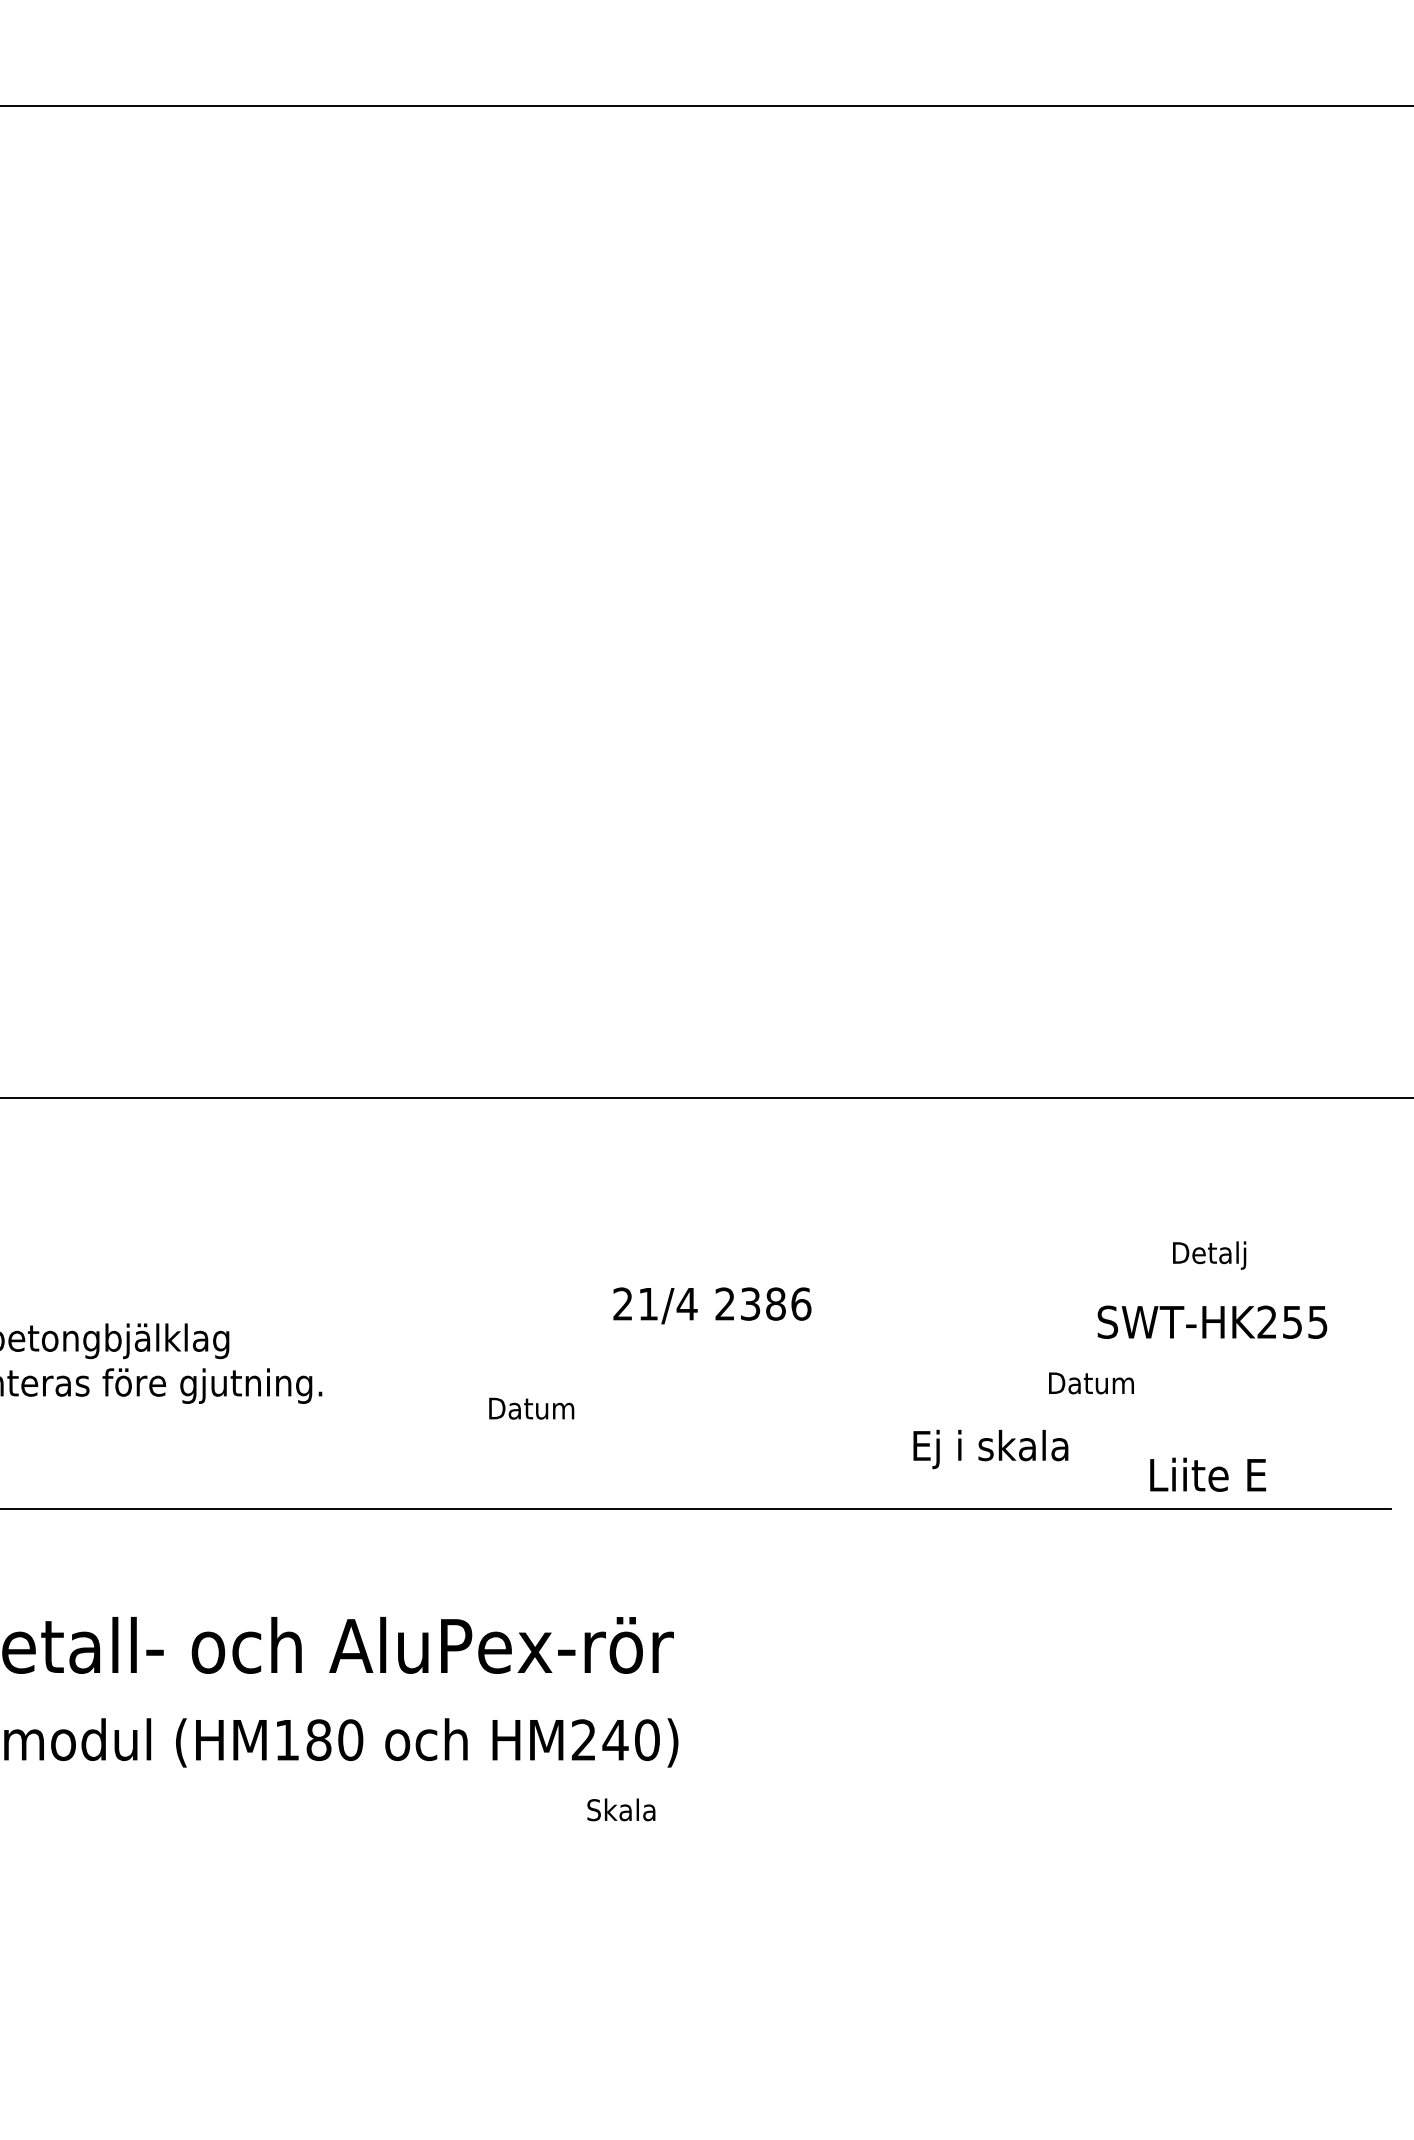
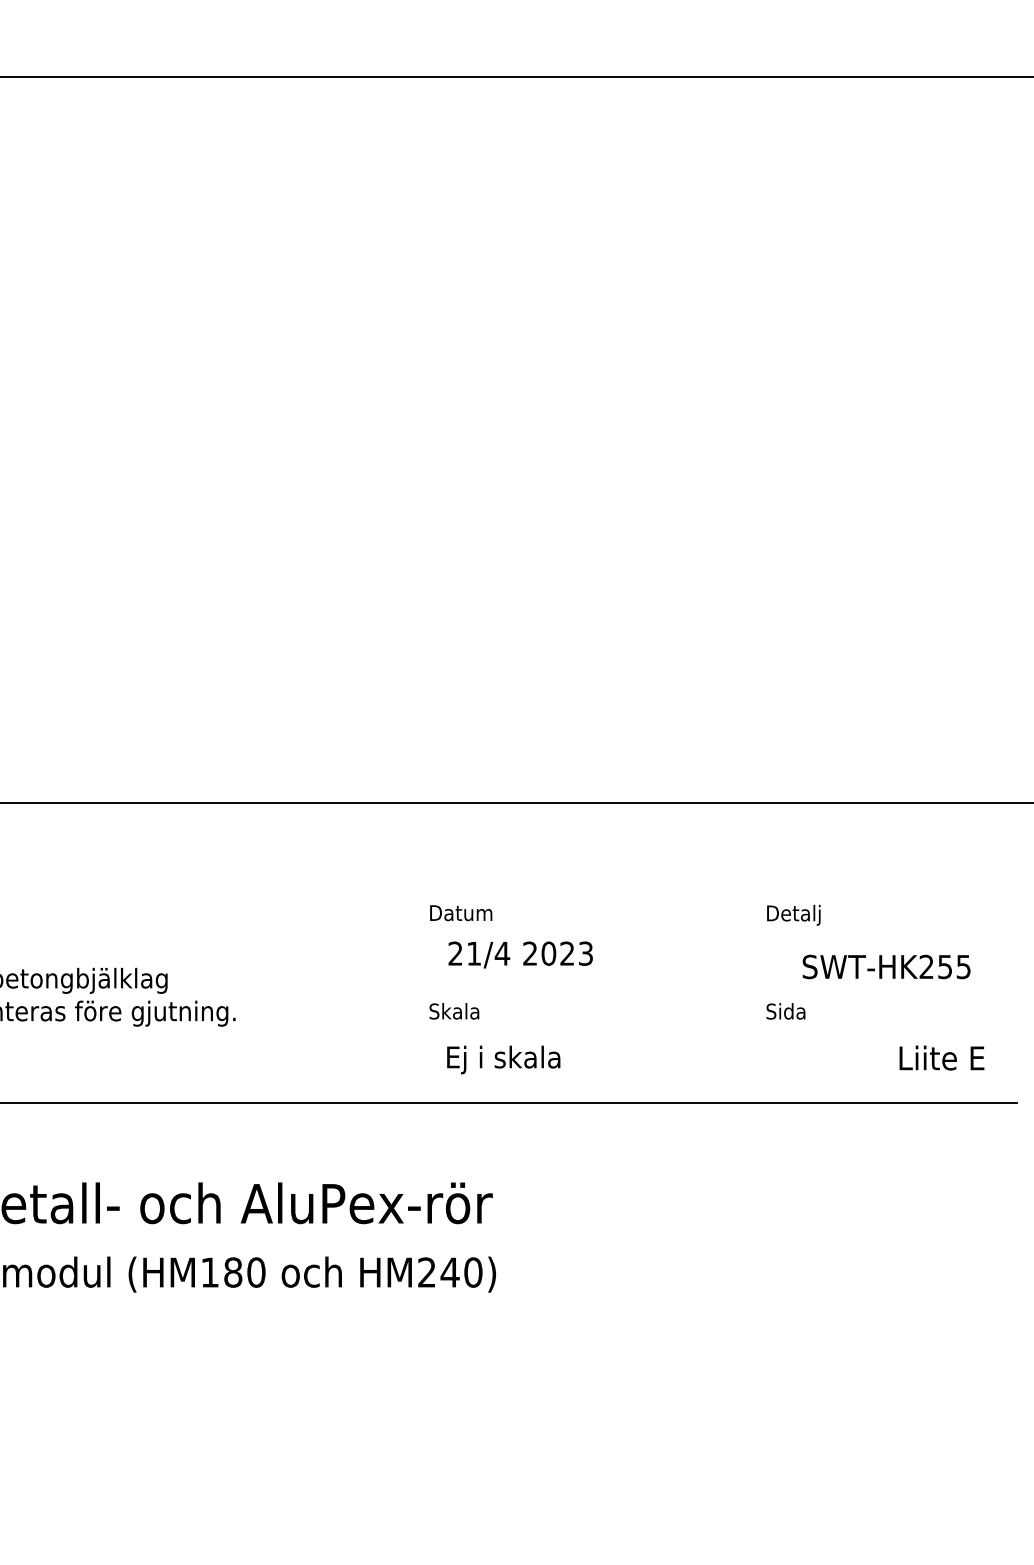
text: (1209, 1255) -> (793, 915), moved
text: (775, 1303) -> (567, 953), 2386 -> 2023
text: (1090, 1382) -> (797, 1011), Datum -> Sida
text: (531, 1408) -> (461, 913), moved
text: (990, 1449) -> (503, 1060), moved
text: (1207, 1474) -> (941, 1057), moved
text: (621, 1809) -> (454, 1011), moved

